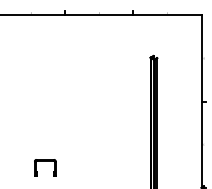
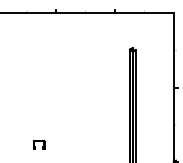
part: (44, 167) -> (38, 144), size x0.6

